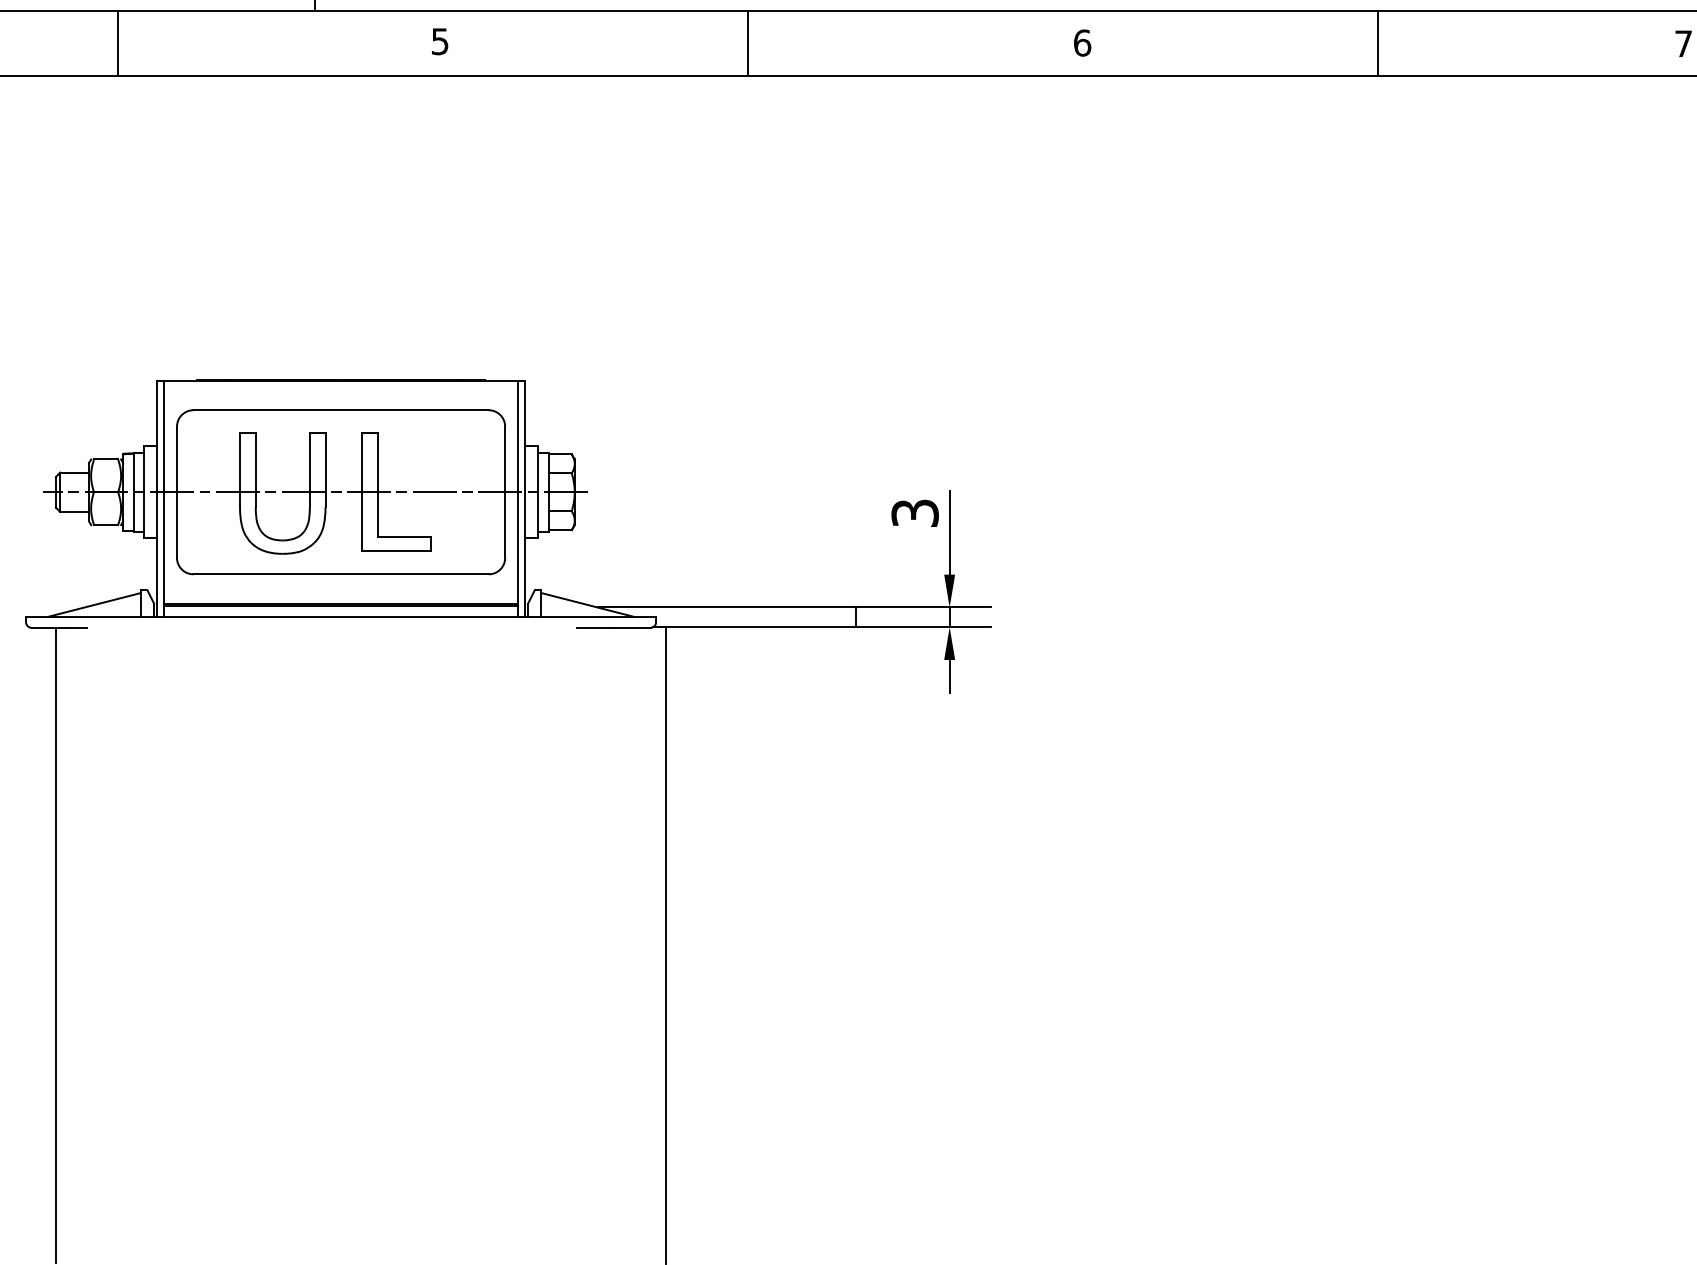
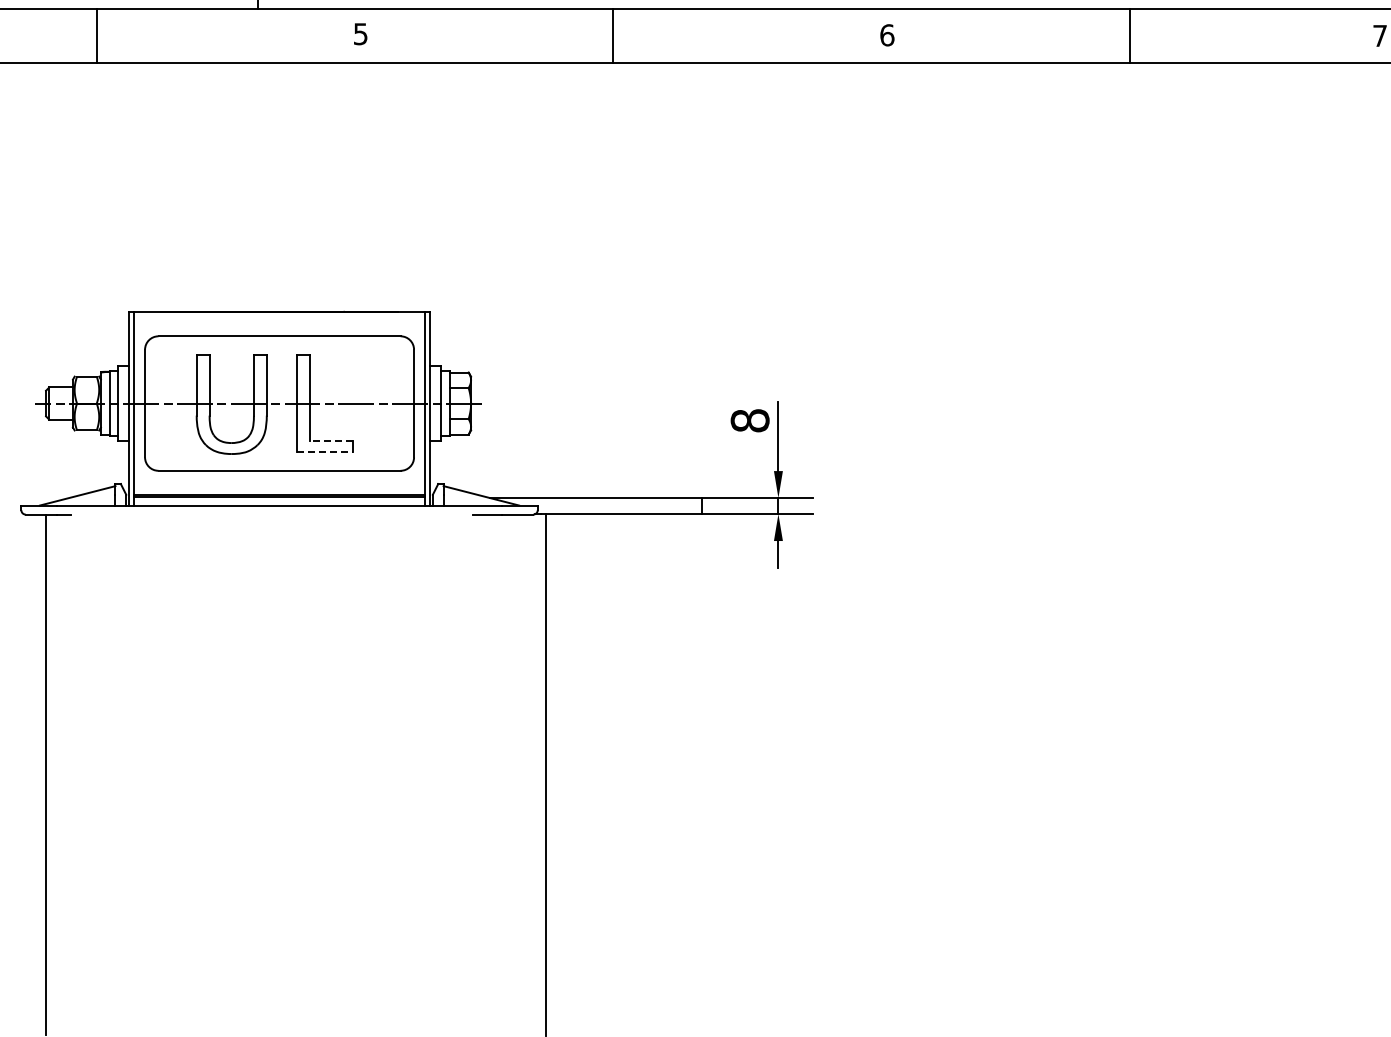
text: (914, 512) -> (749, 420), 3 -> 8
line: (404, 537) -> (331, 440), solid -> dashed
line: (397, 550) -> (325, 451), solid -> dashed

